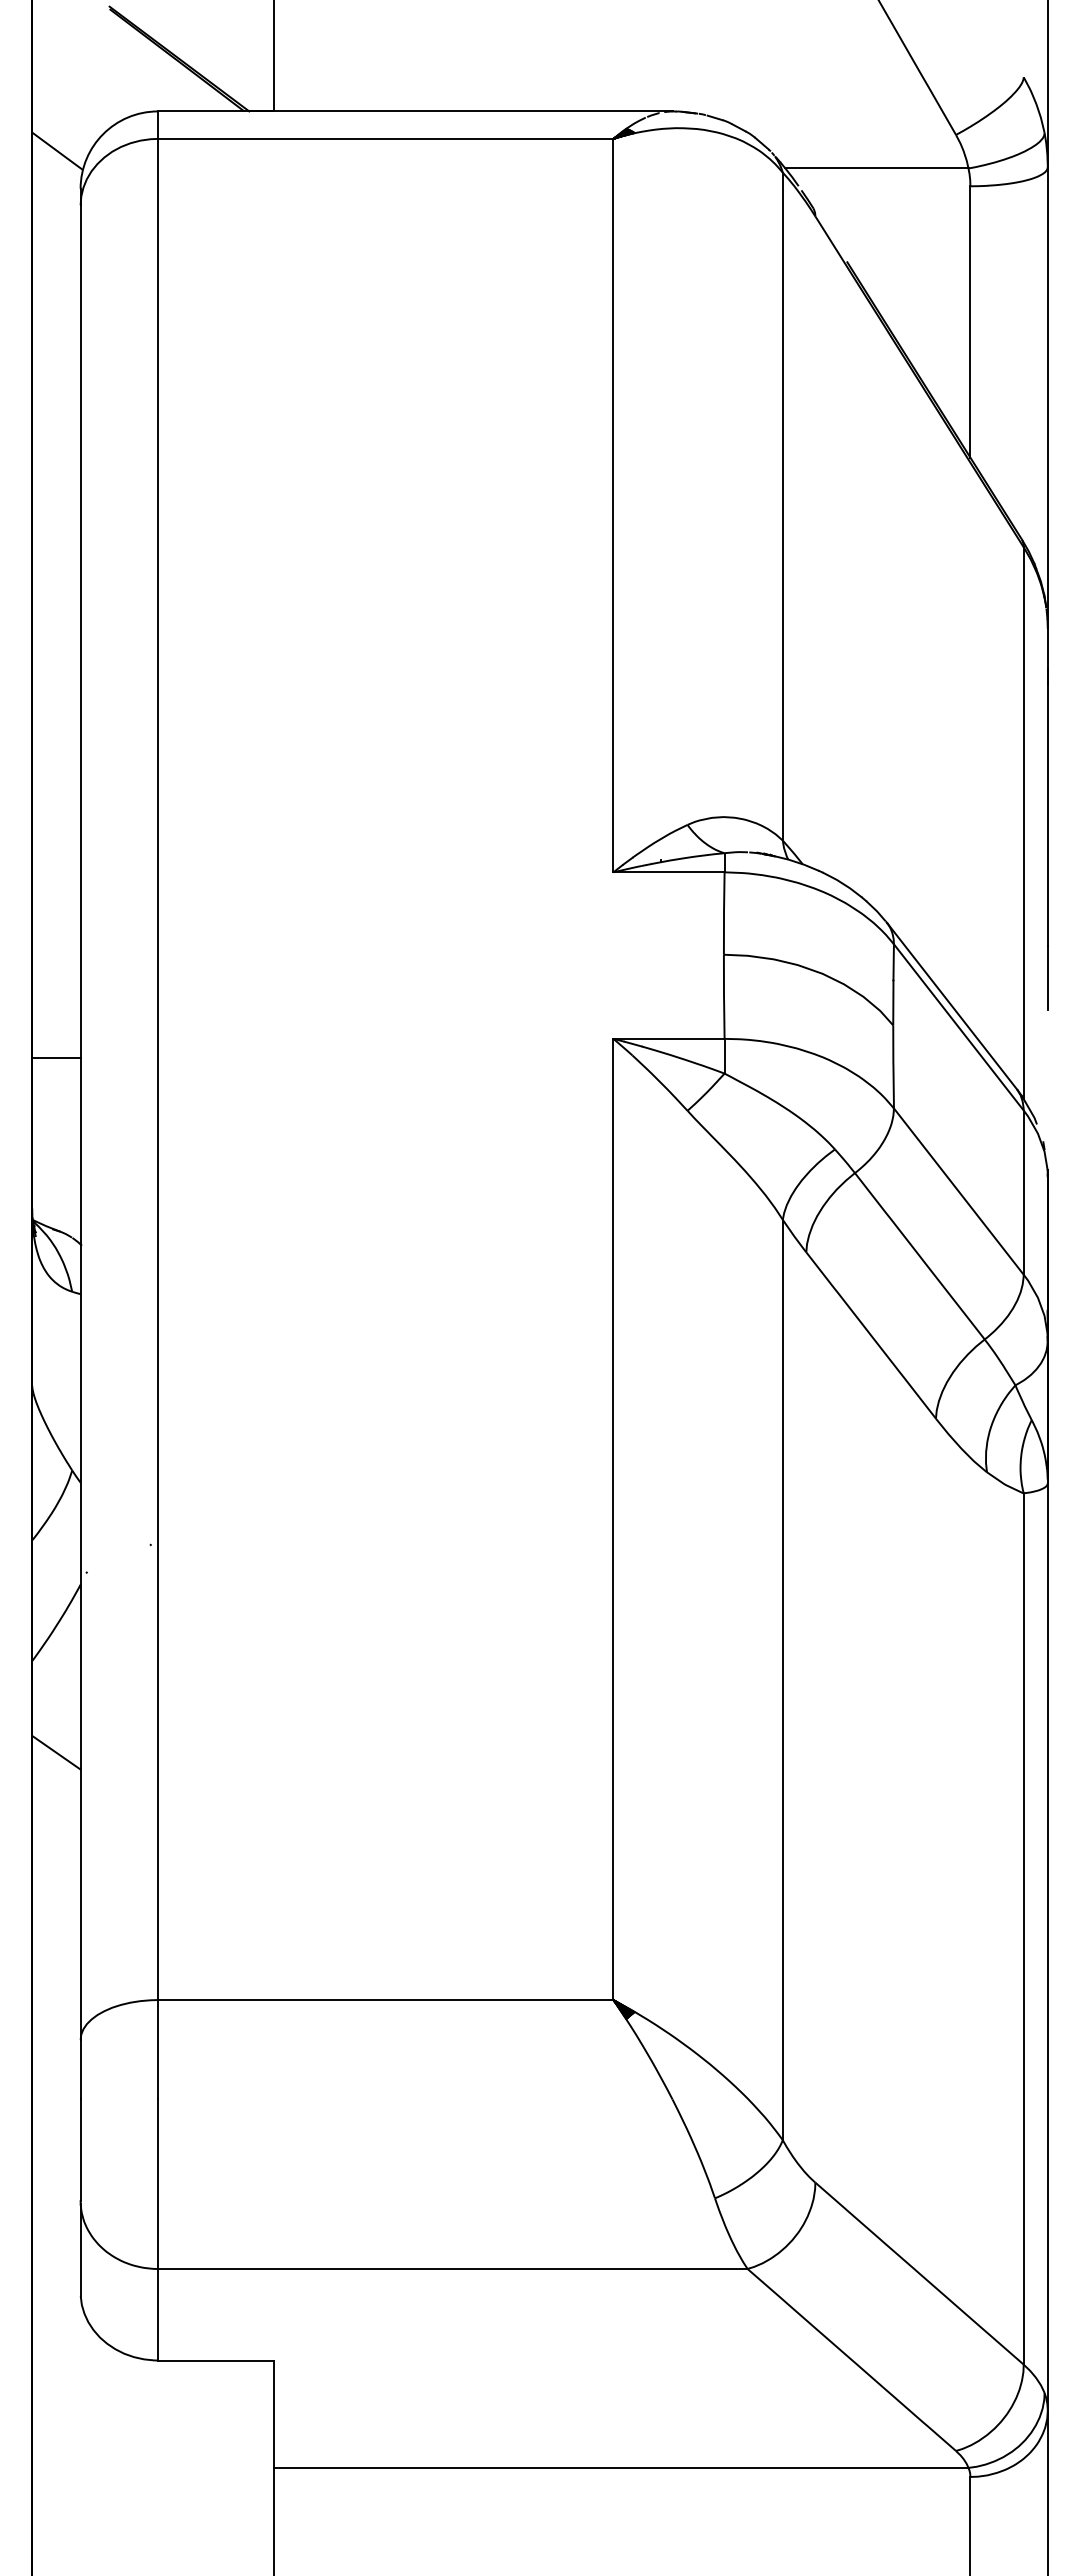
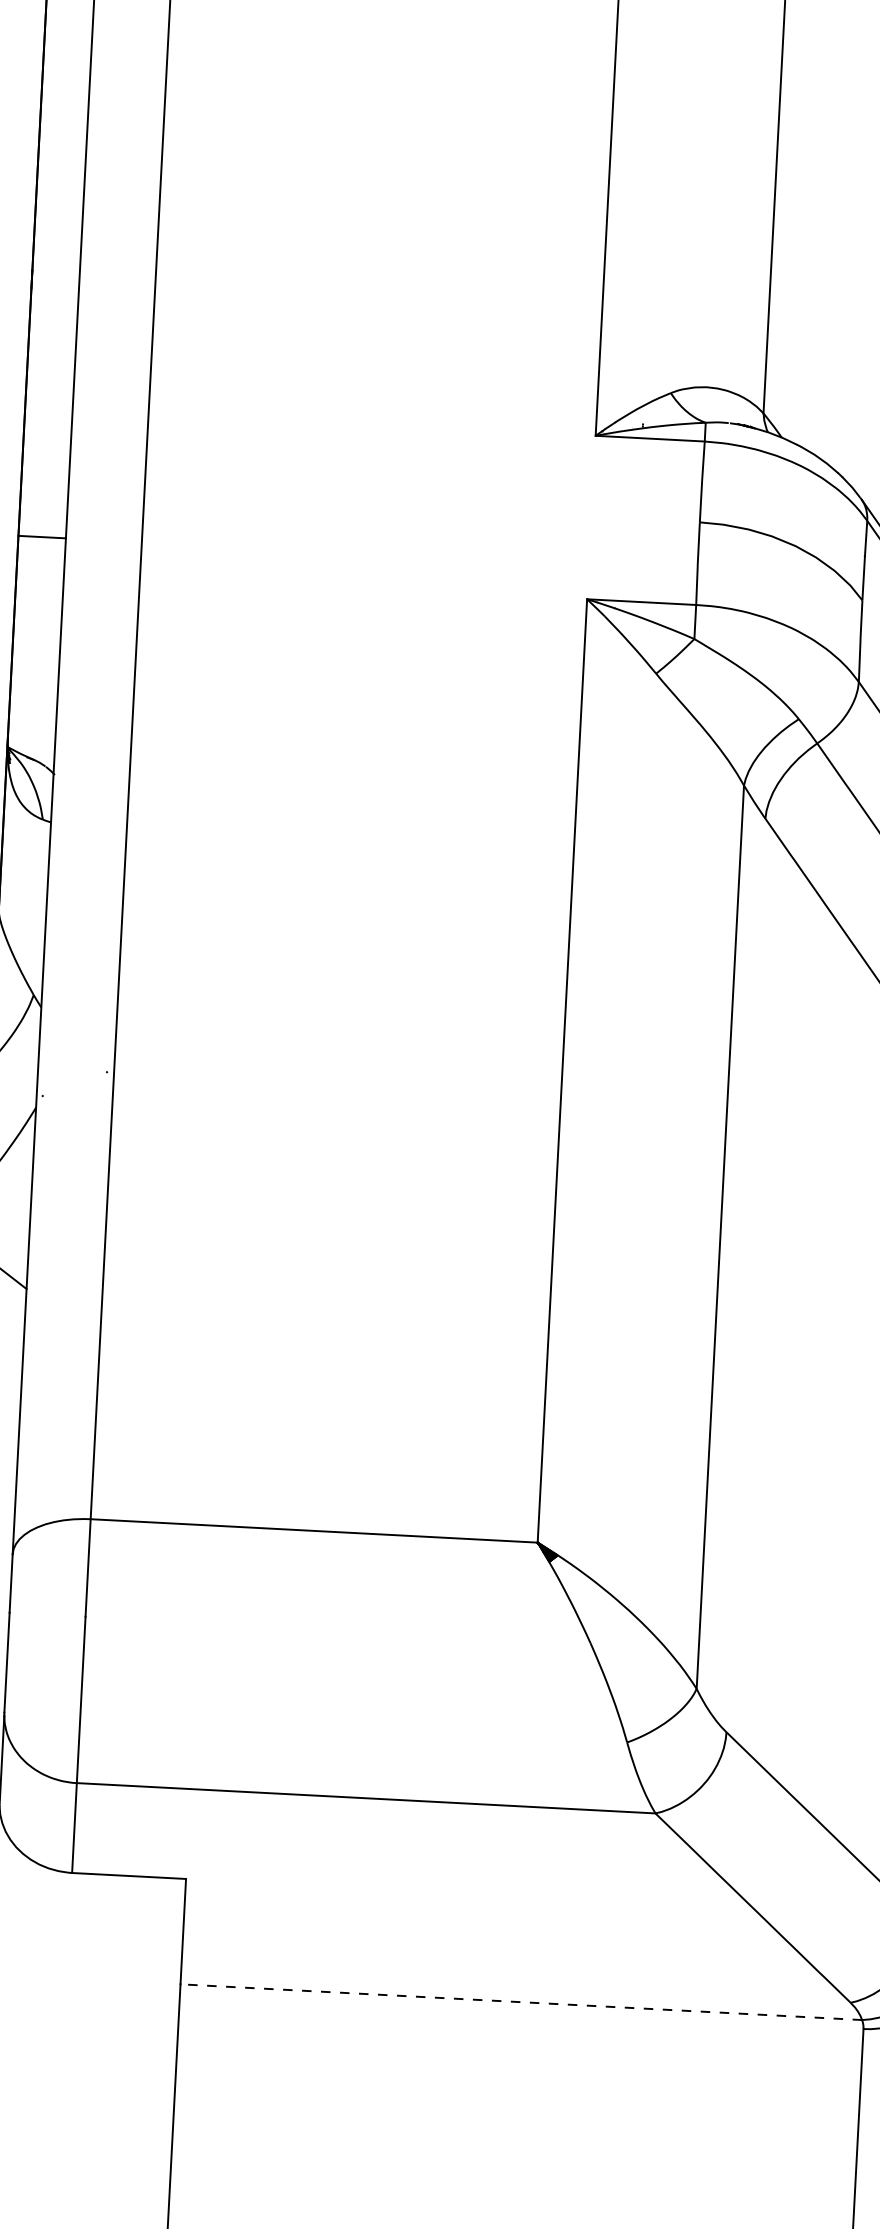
line: (56, 1057) -> (42, 536), moved
line: (620, 2467) -> (520, 2001), solid -> dashed

